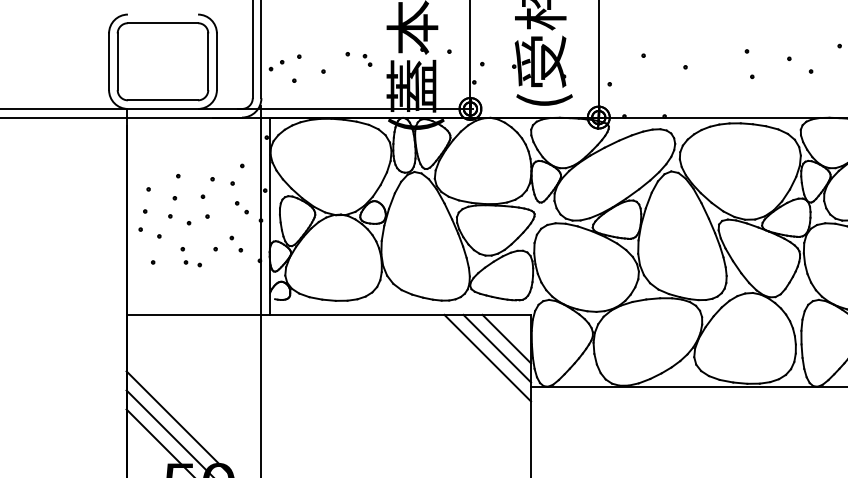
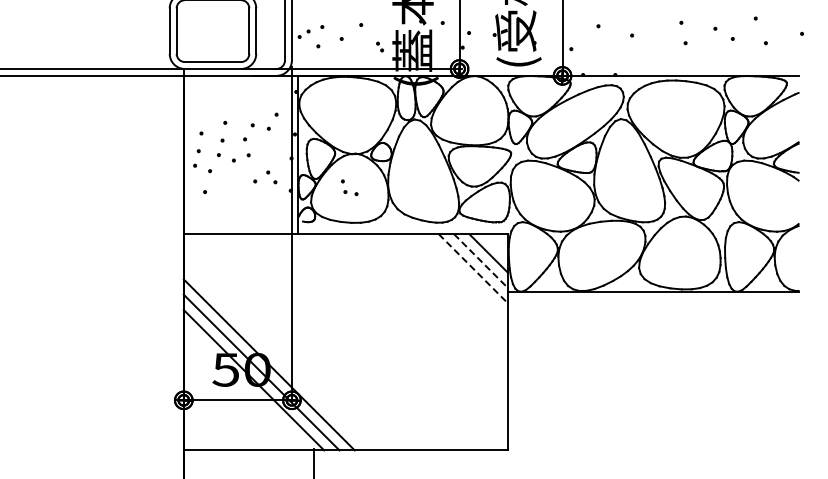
part: (368, 59) -> (380, 46), moved
part: (240, 206) -> (275, 147), removed
part: (191, 256) -> (349, 187), moved
line: (497, 349) -> (481, 261), solid -> dashed
line: (487, 358) -> (473, 269), solid -> dashed

